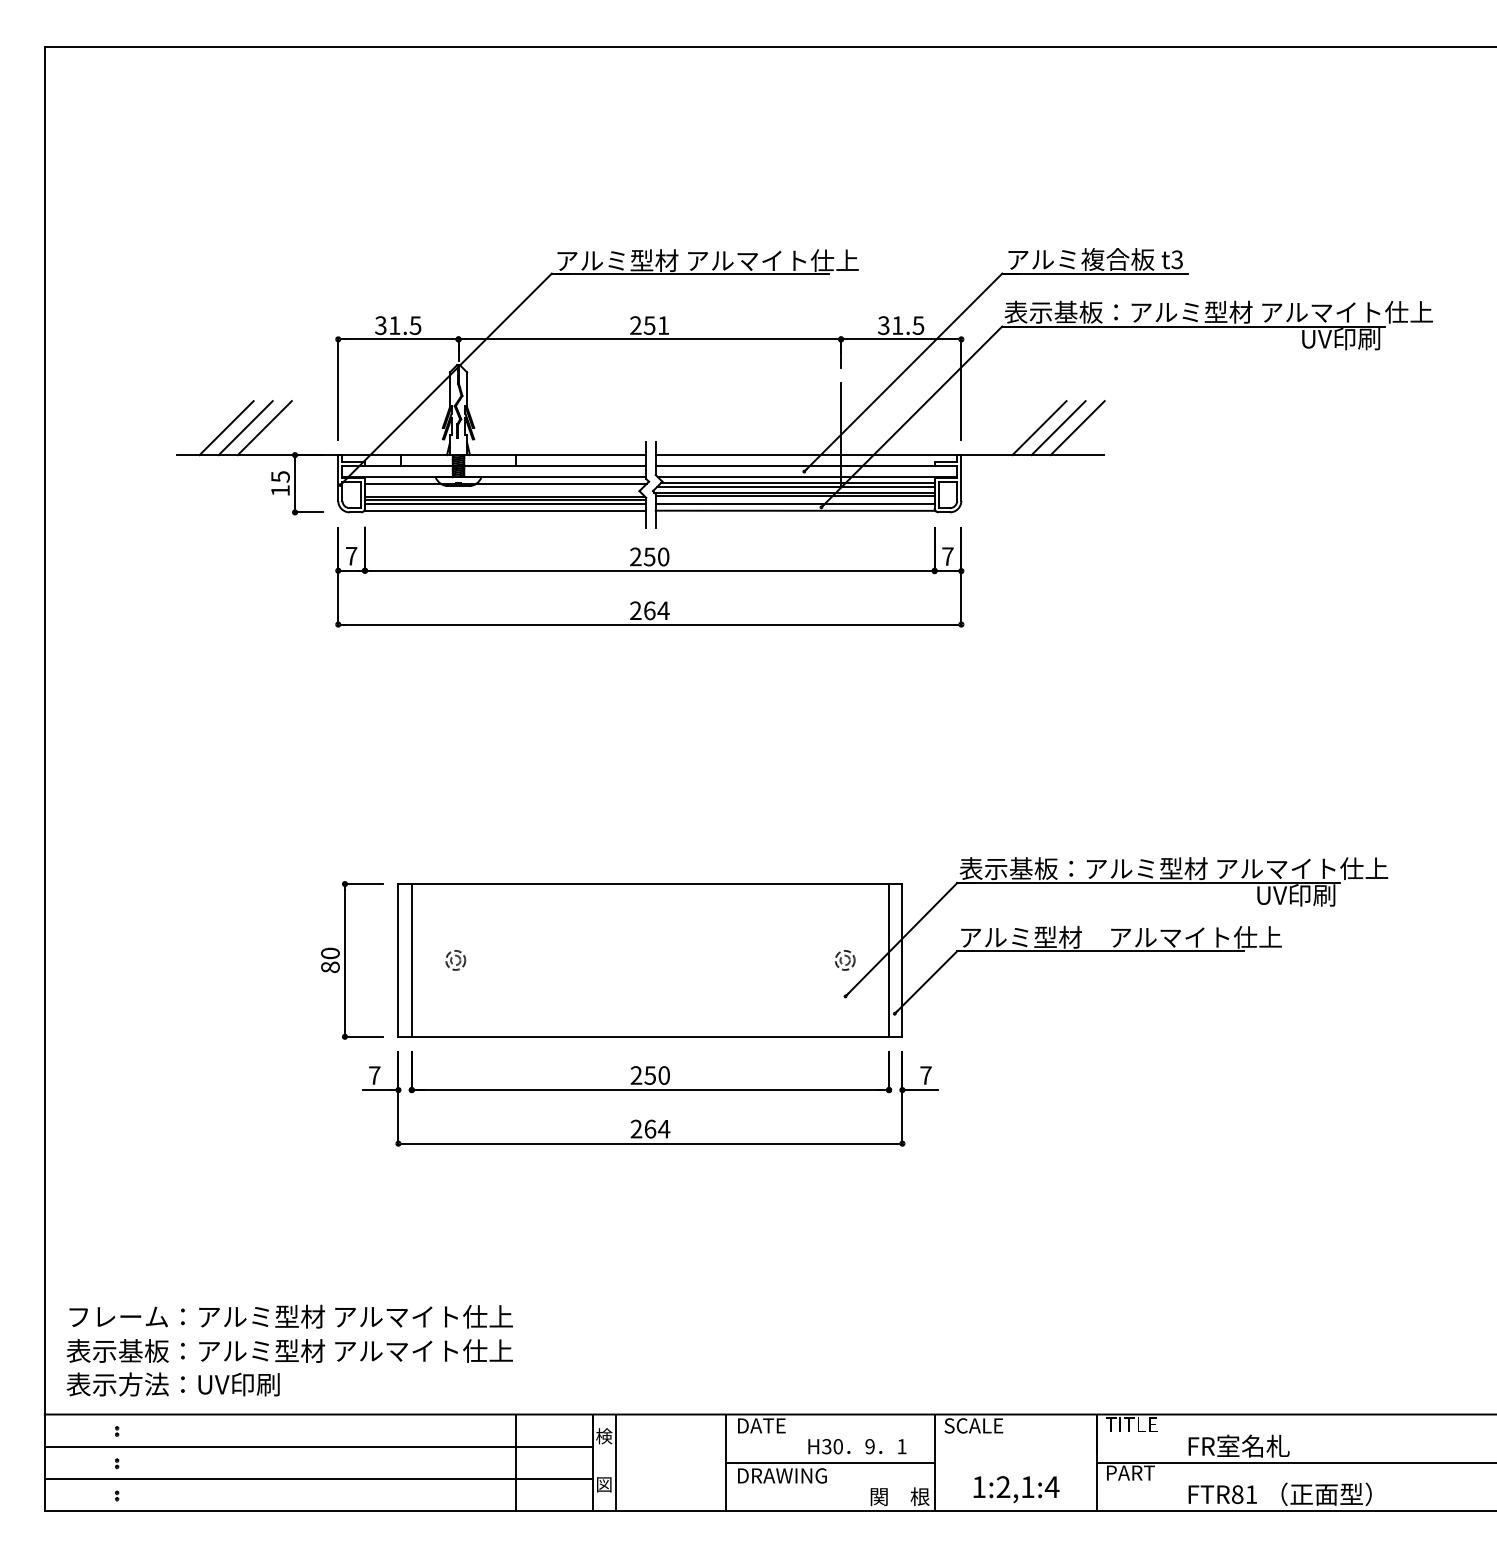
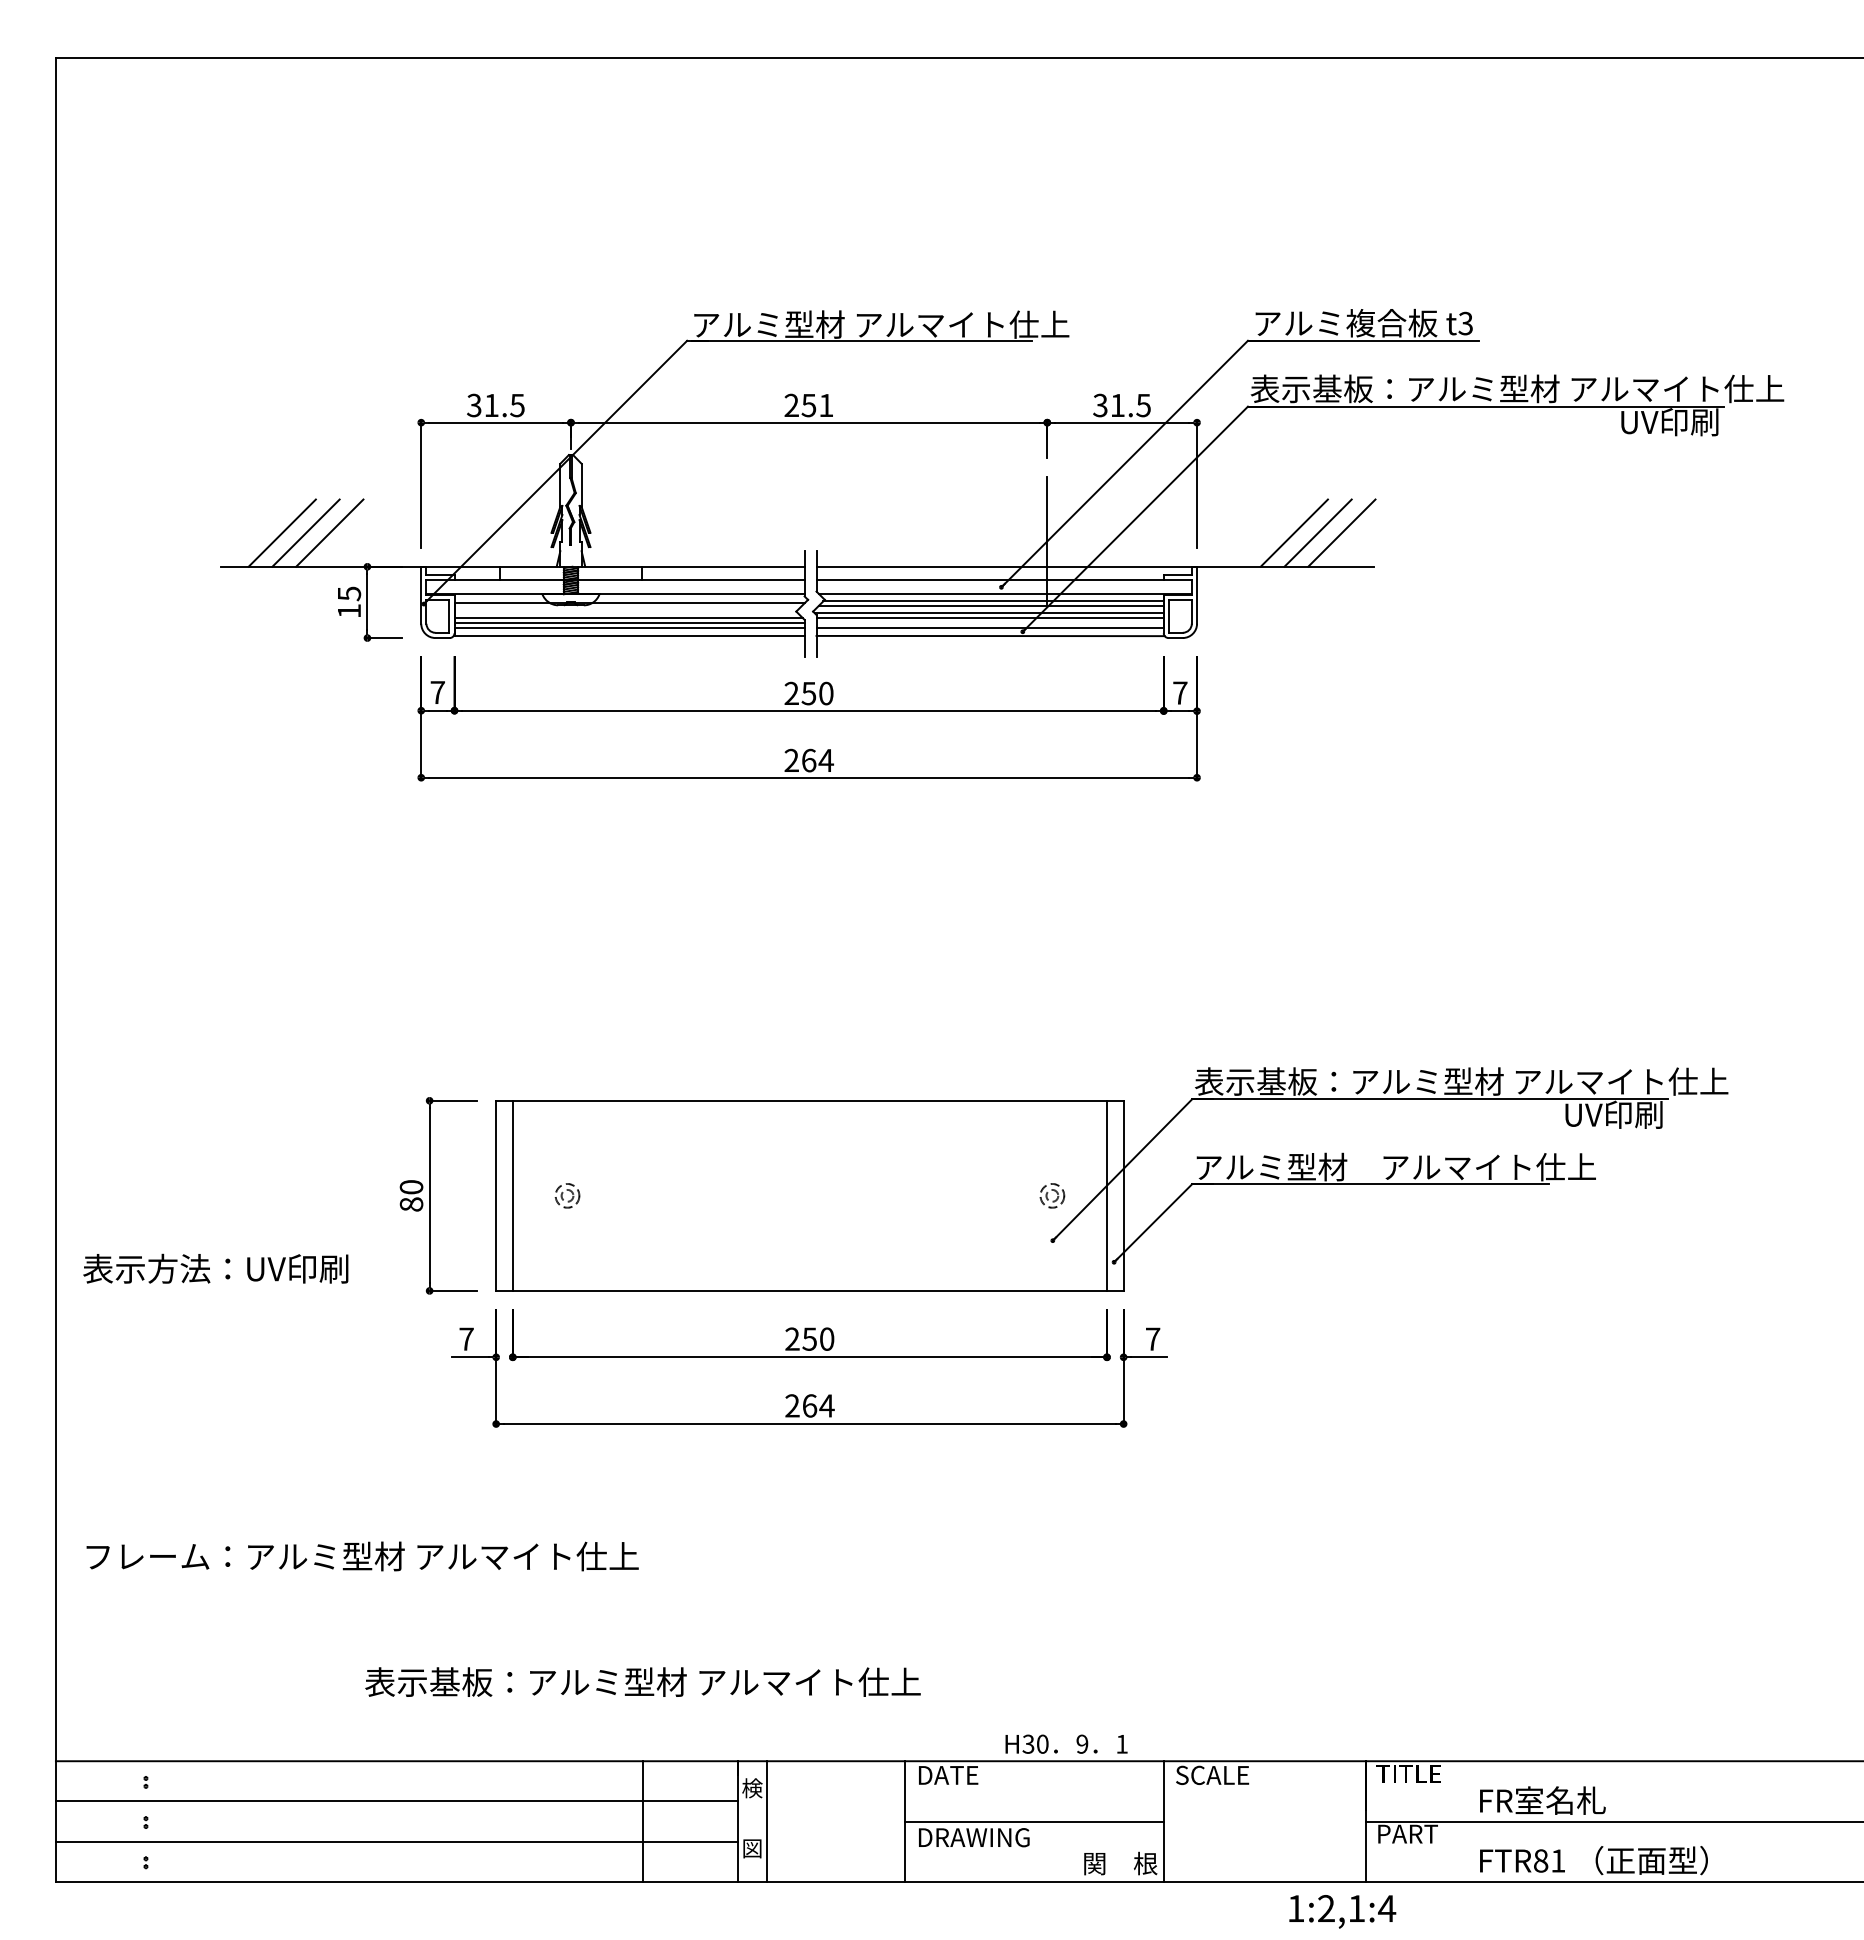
text: (291, 1316) -> (362, 1556), moved
text: (289, 1350) -> (642, 1681), moved
text: (173, 1384) -> (215, 1268), moved
text: (857, 1446) -> (1066, 1743), moved
text: (1016, 1489) -> (1342, 1911), moved

